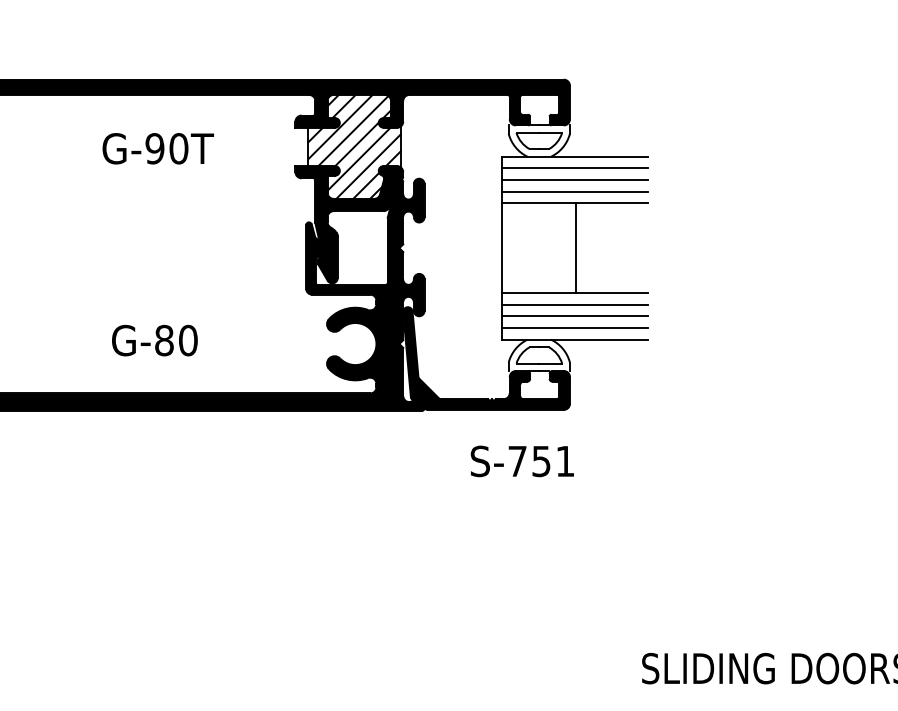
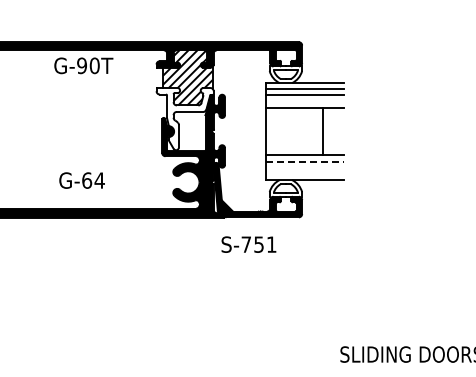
text: (157, 148) -> (83, 65), moved
line: (574, 191) -> (304, 101), removed
fill: (348, 225) -> (184, 119), removed
line: (576, 248) -> (323, 131), moved
line: (574, 304) -> (304, 161), solid -> dashed
line: (574, 315) -> (304, 167), removed
line: (574, 327) -> (304, 173), removed
text: (176, 340) -> (93, 180), G-80 -> G-64
text: (521, 461) -> (248, 244), moved

